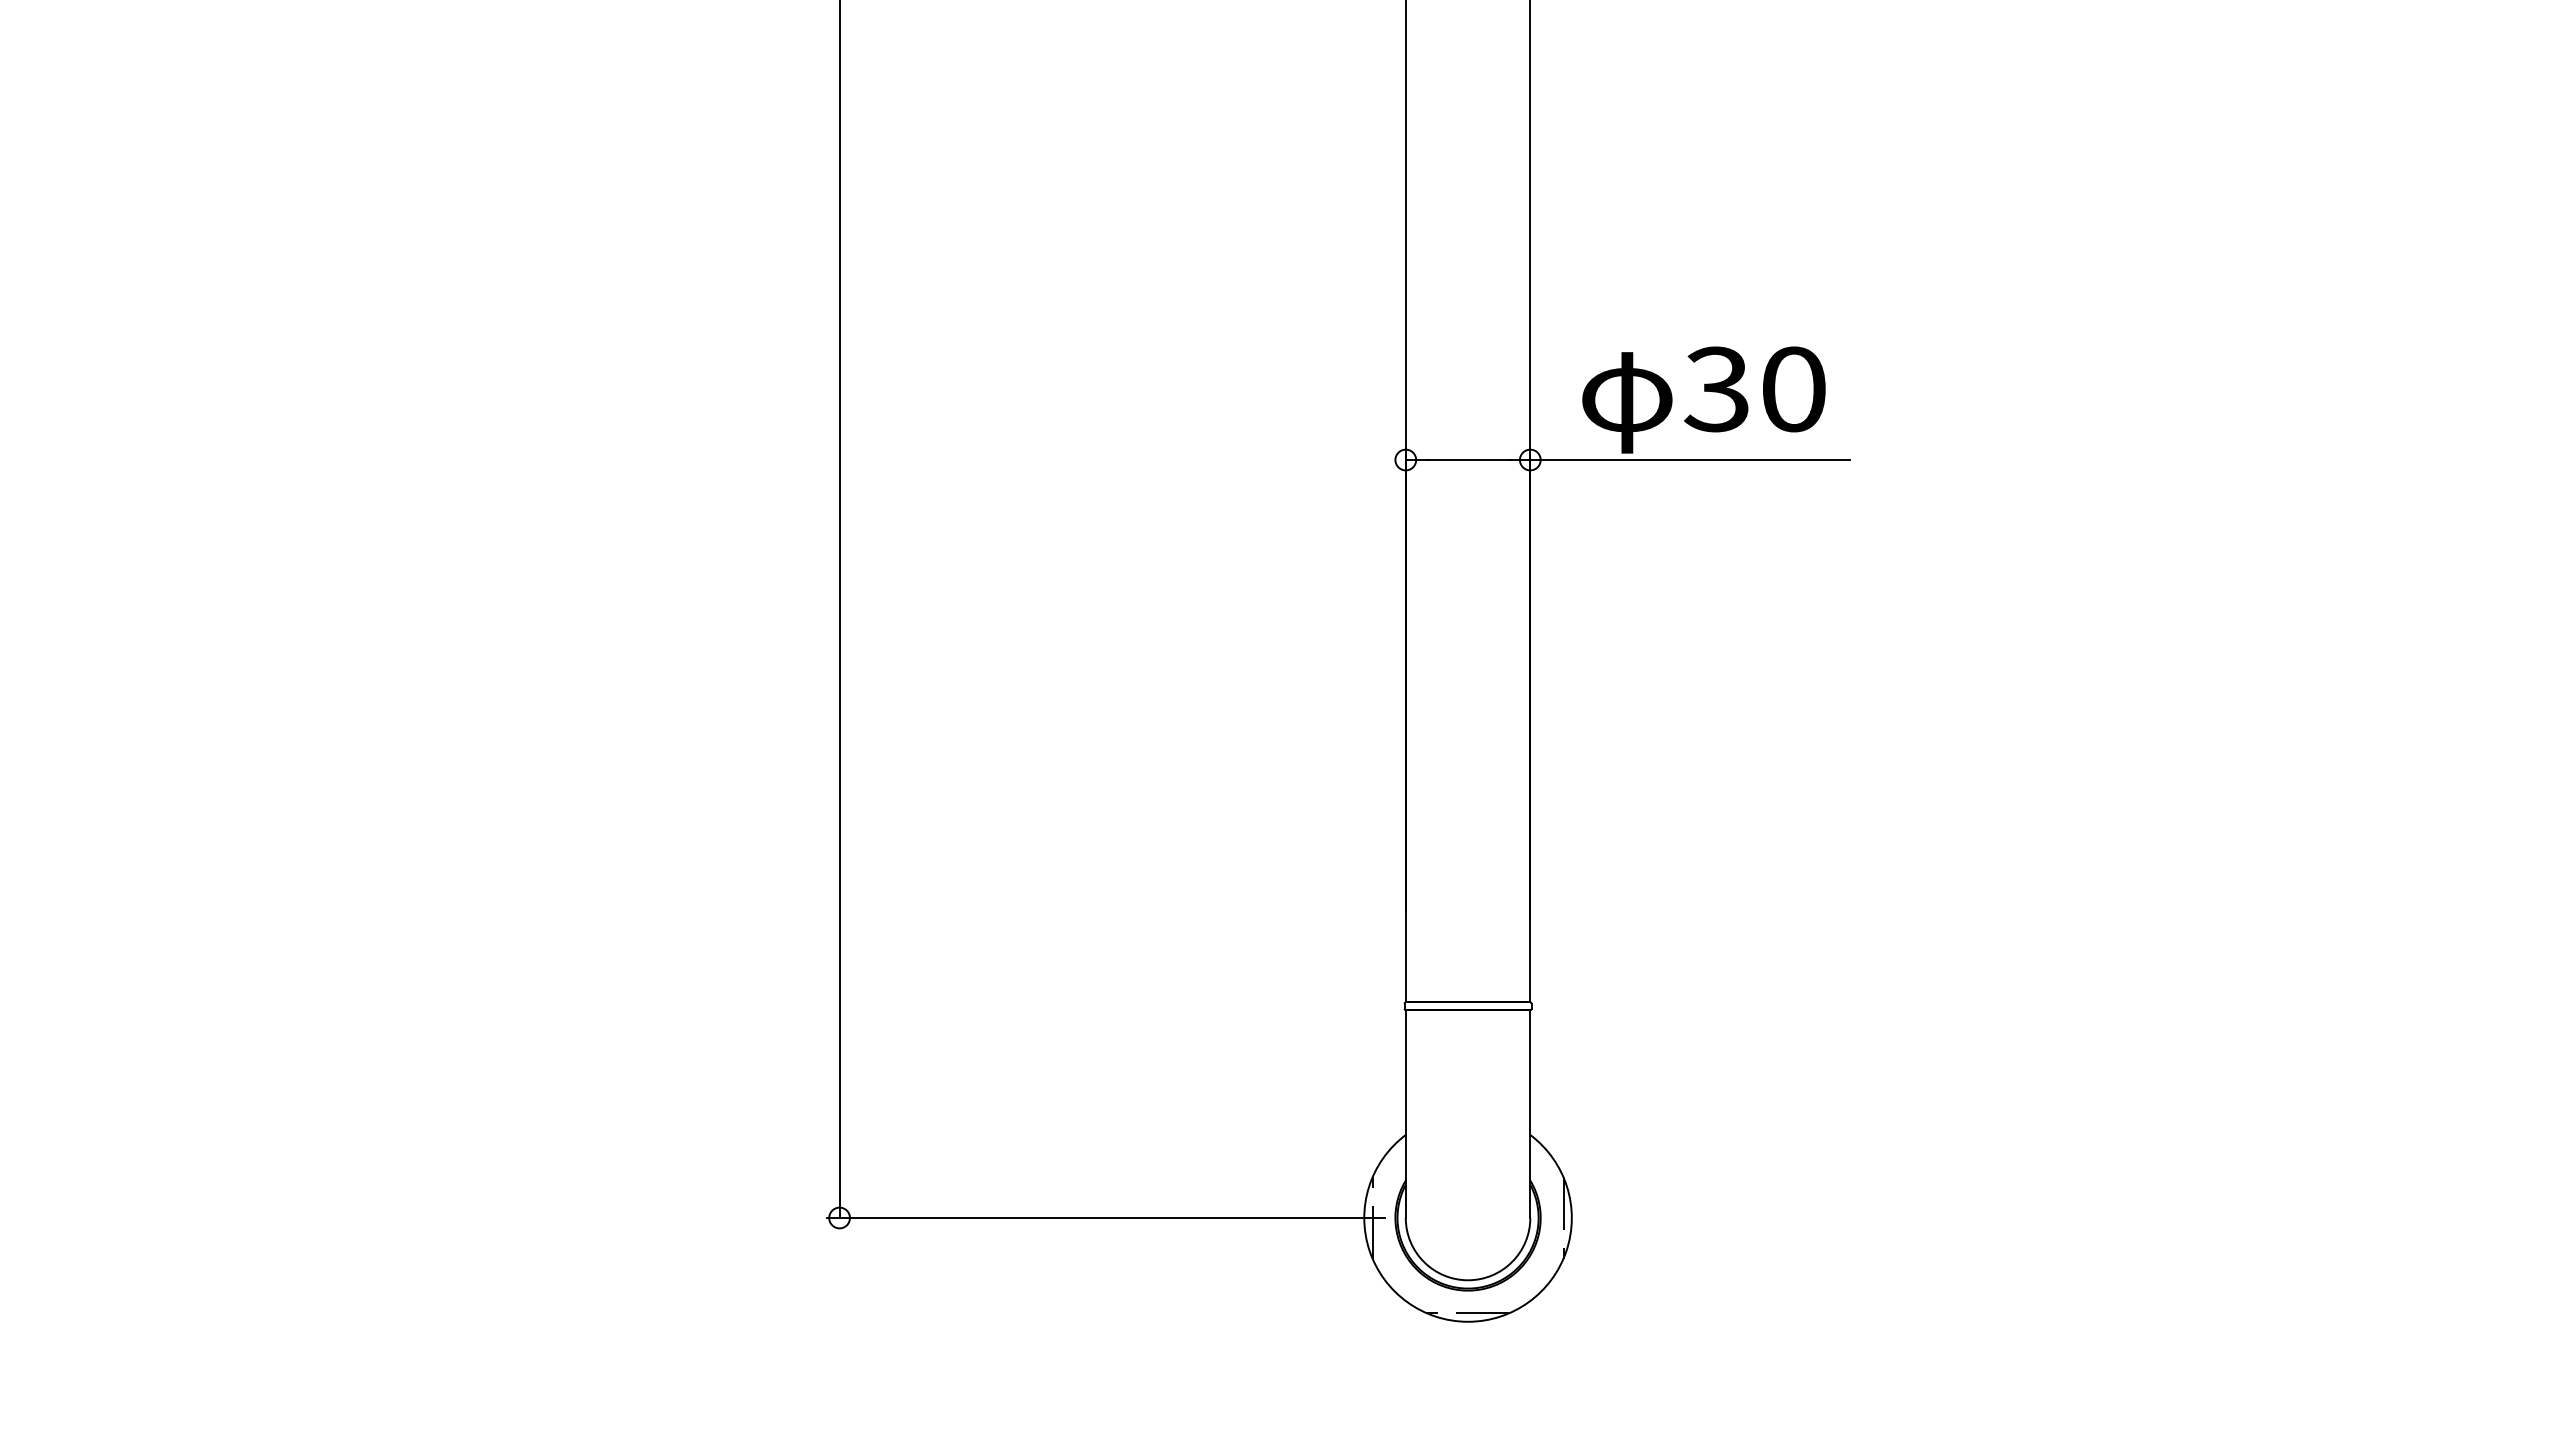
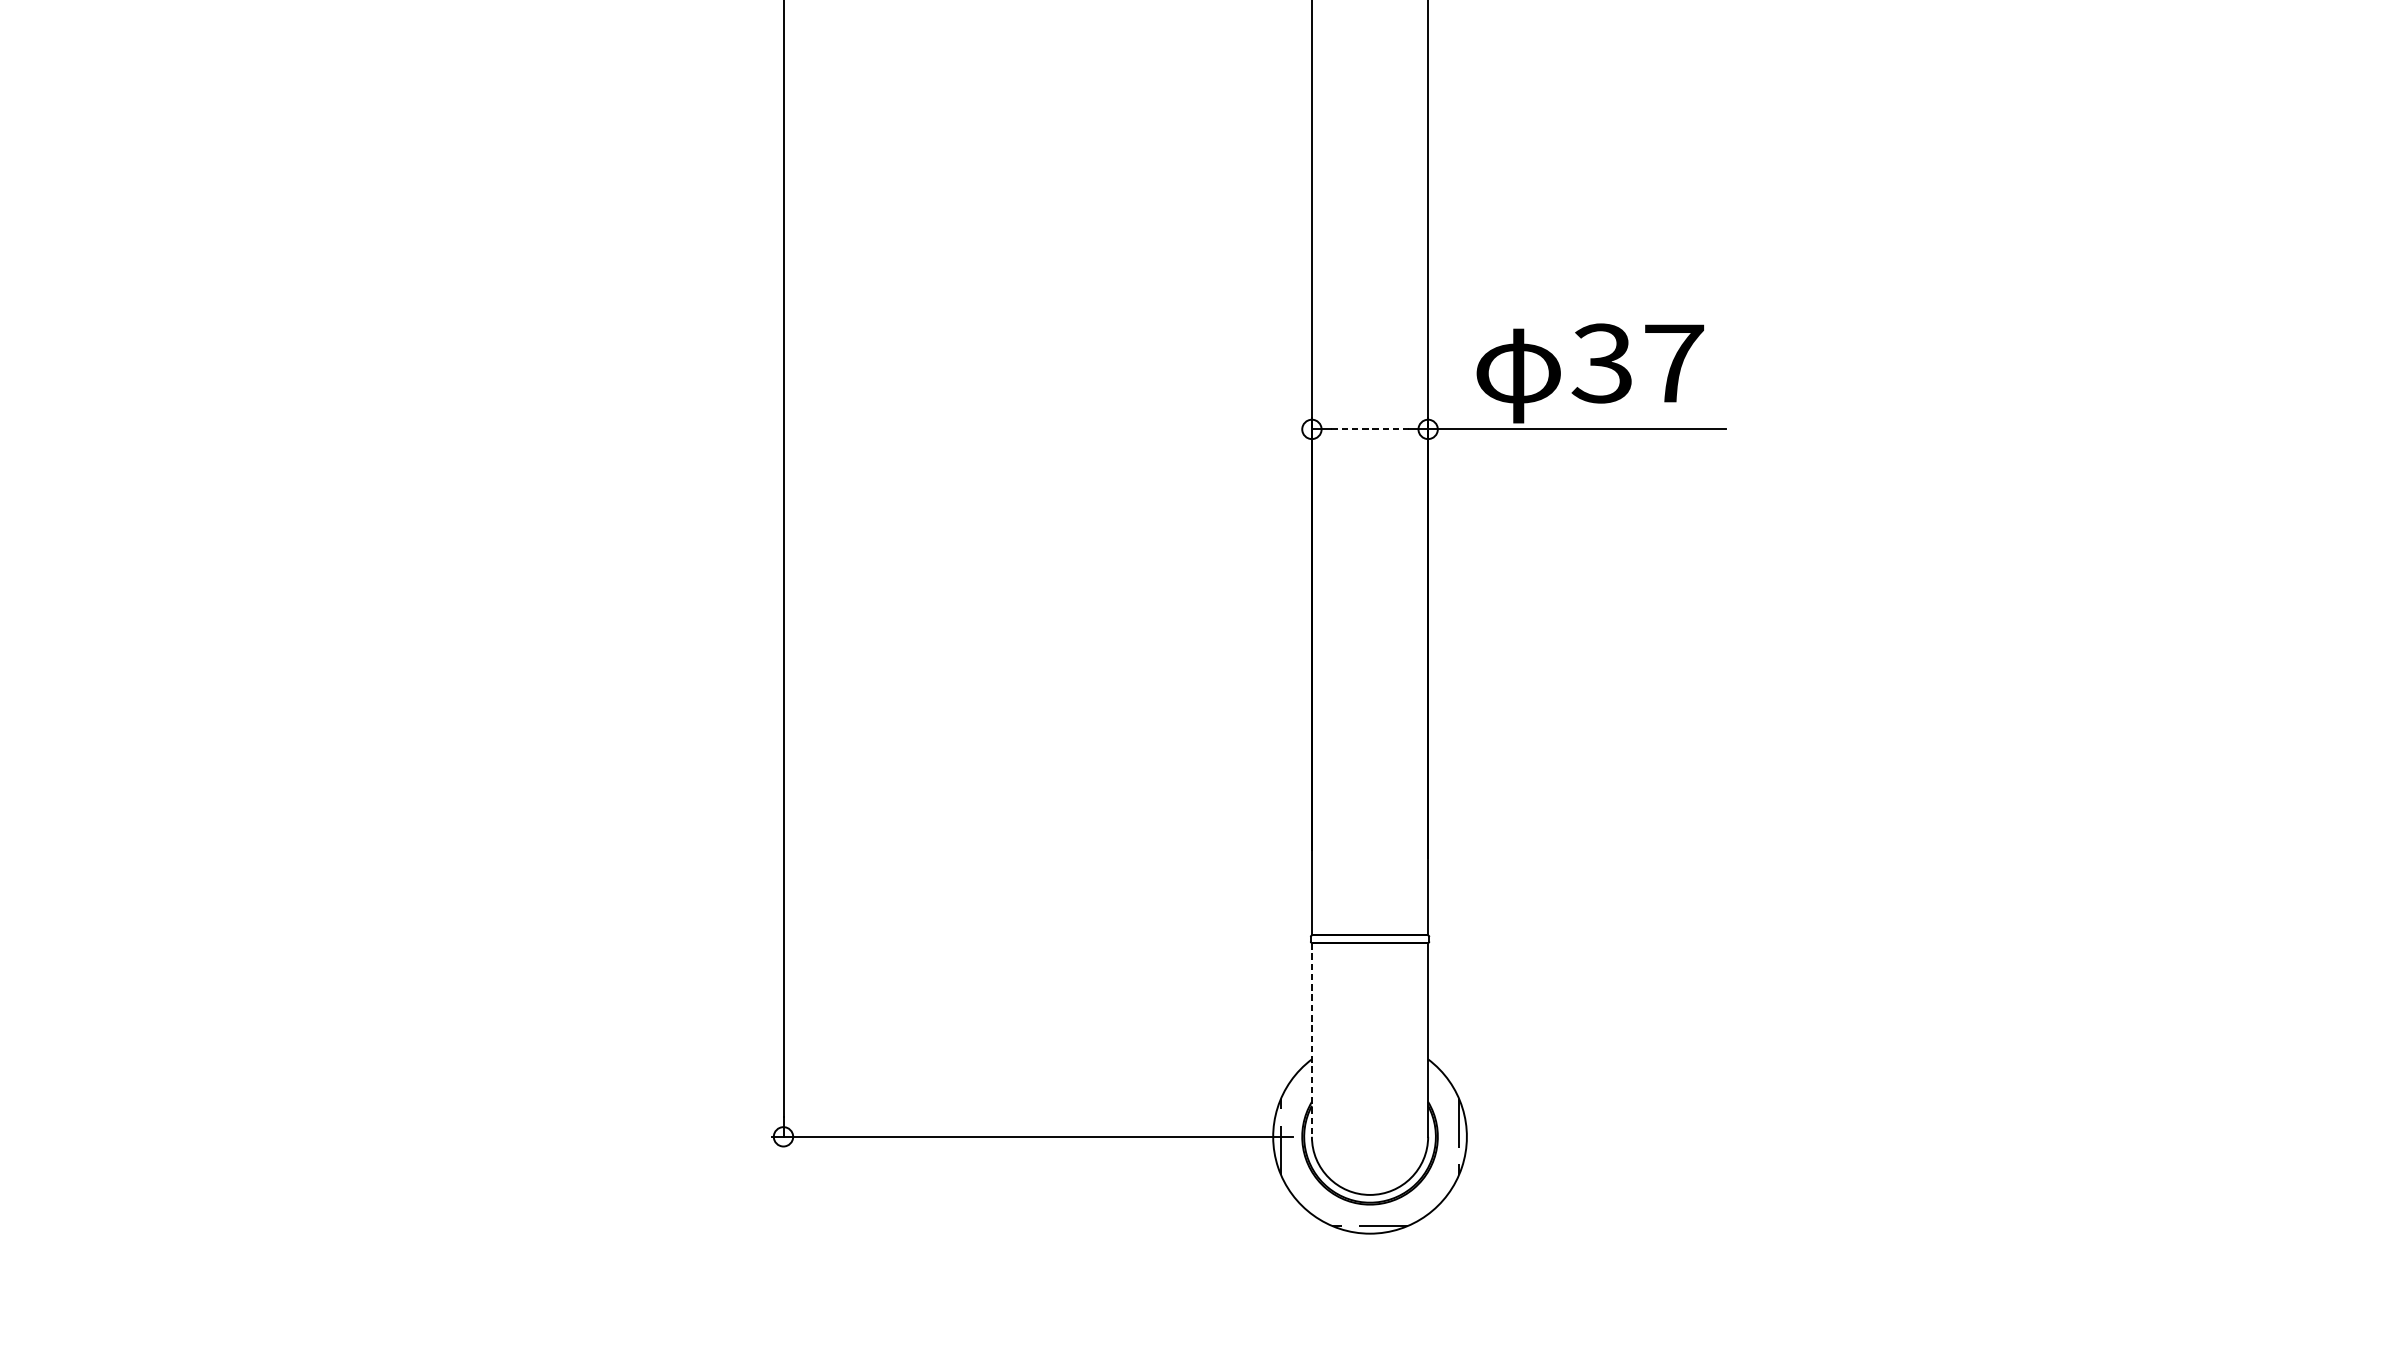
text: (1793, 389) -> (1673, 363), 30 -> 37
line: (1468, 460) -> (1370, 429), solid -> dashed
line: (1405, 1114) -> (1311, 1040), solid -> dashed

